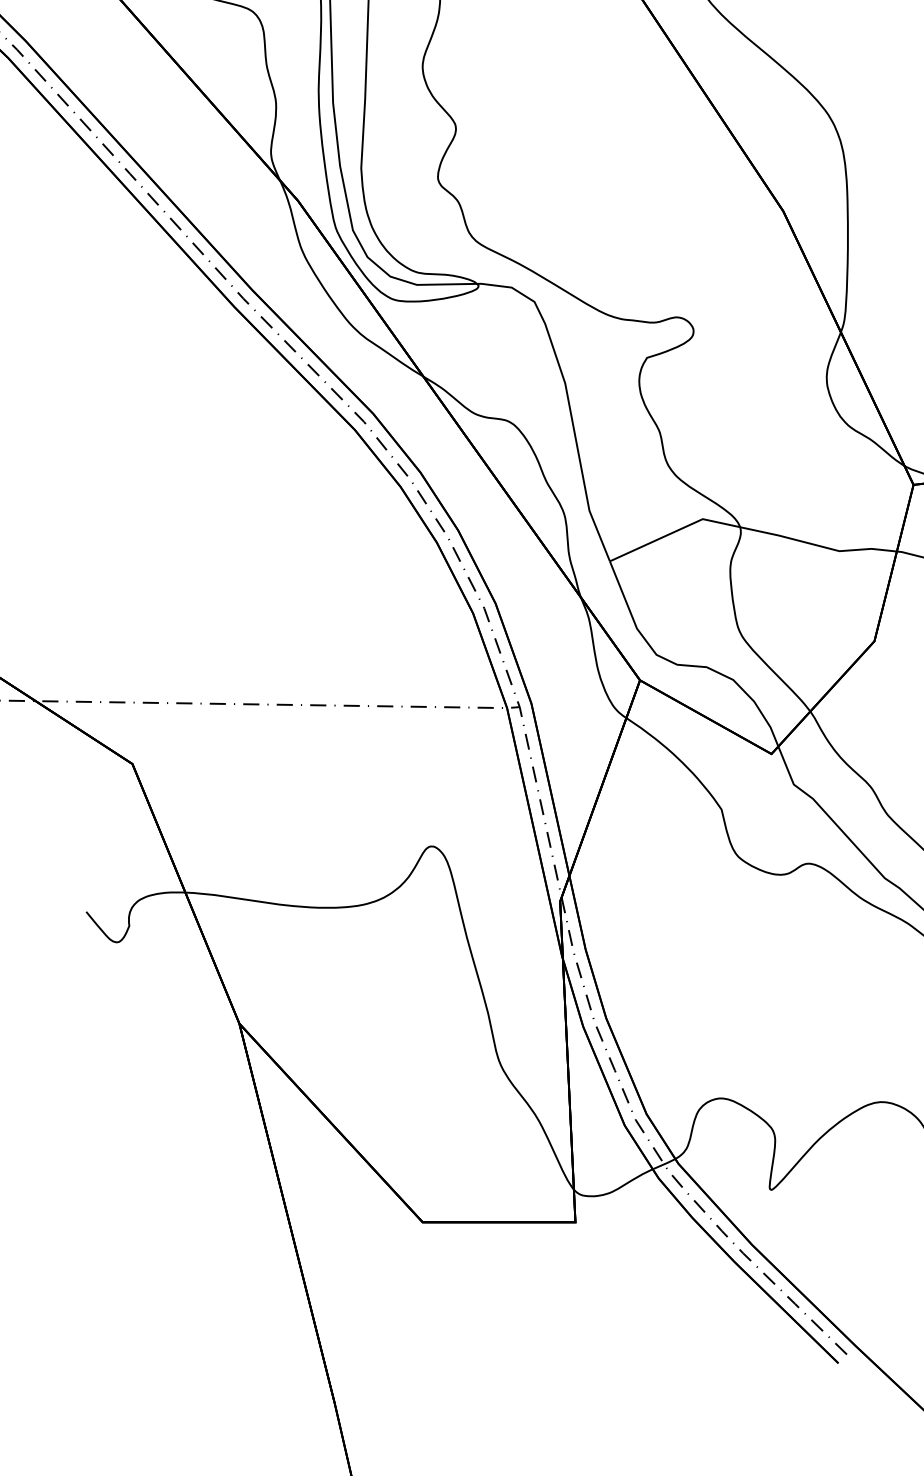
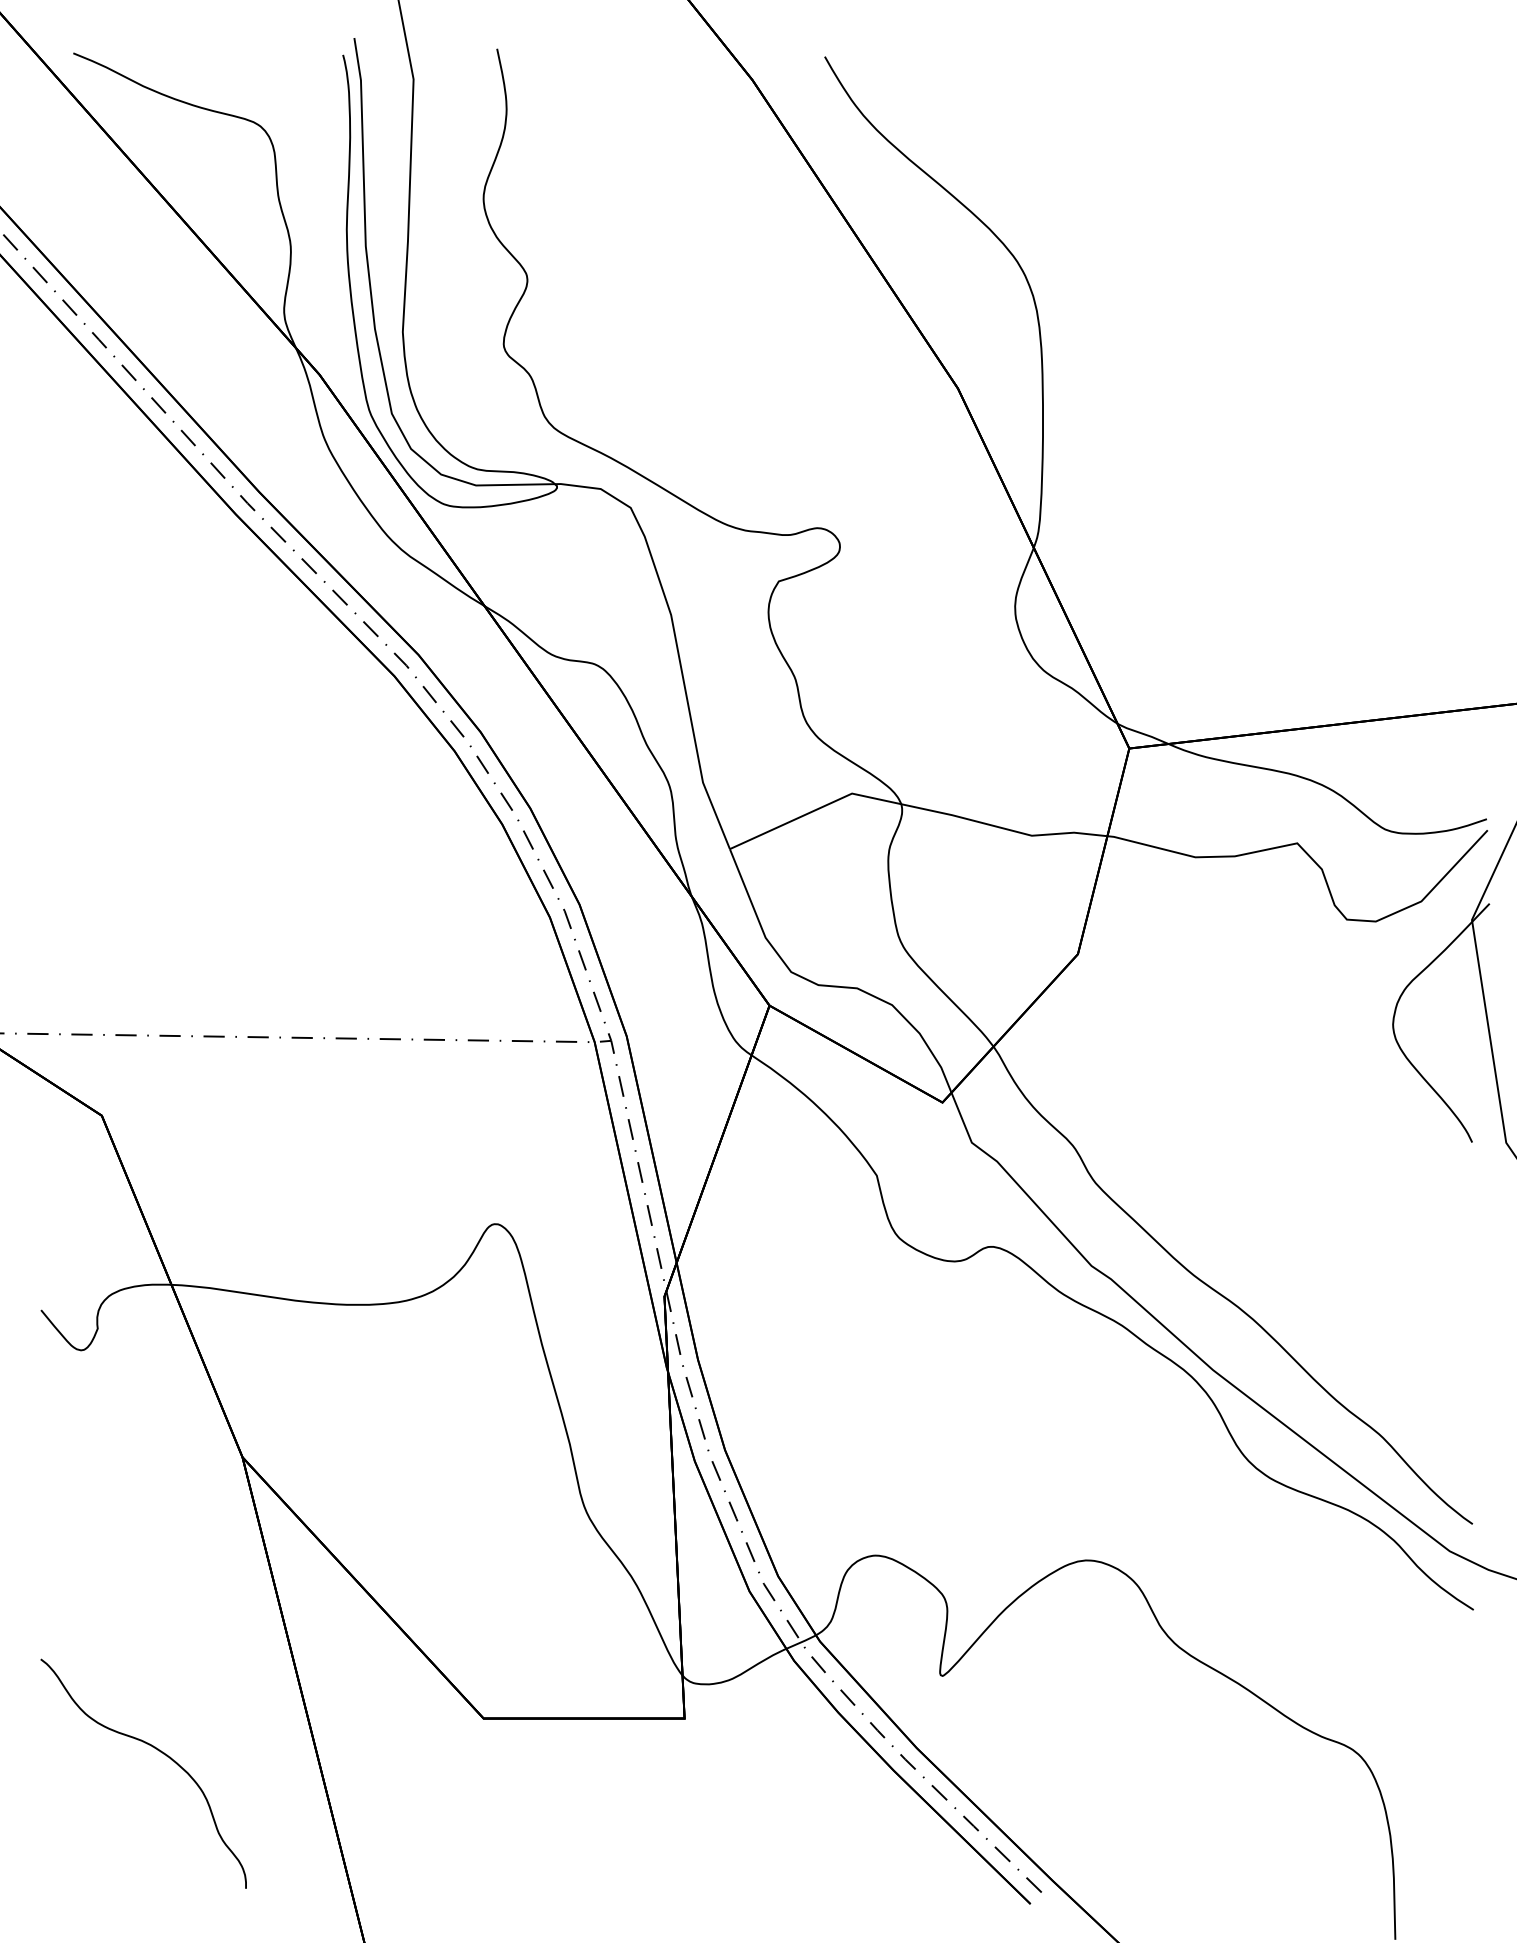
curve: (174, 1246) -> (157, 1750), added

